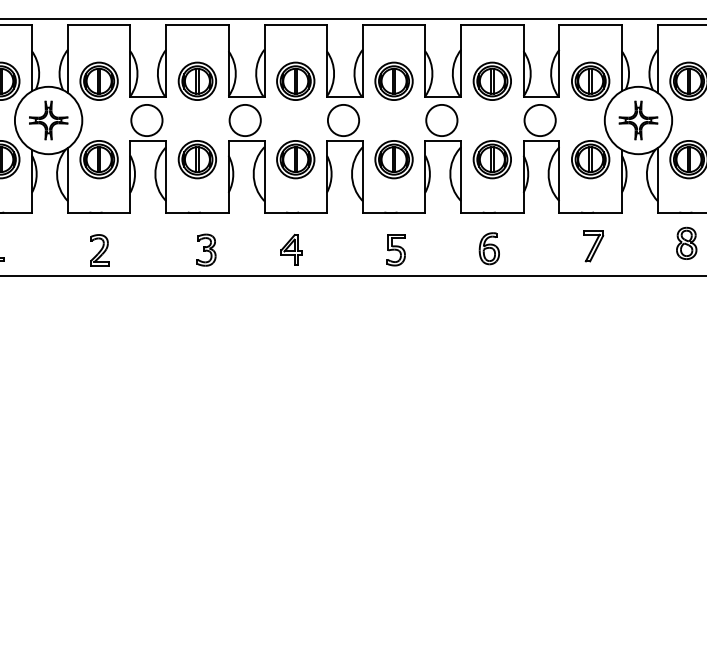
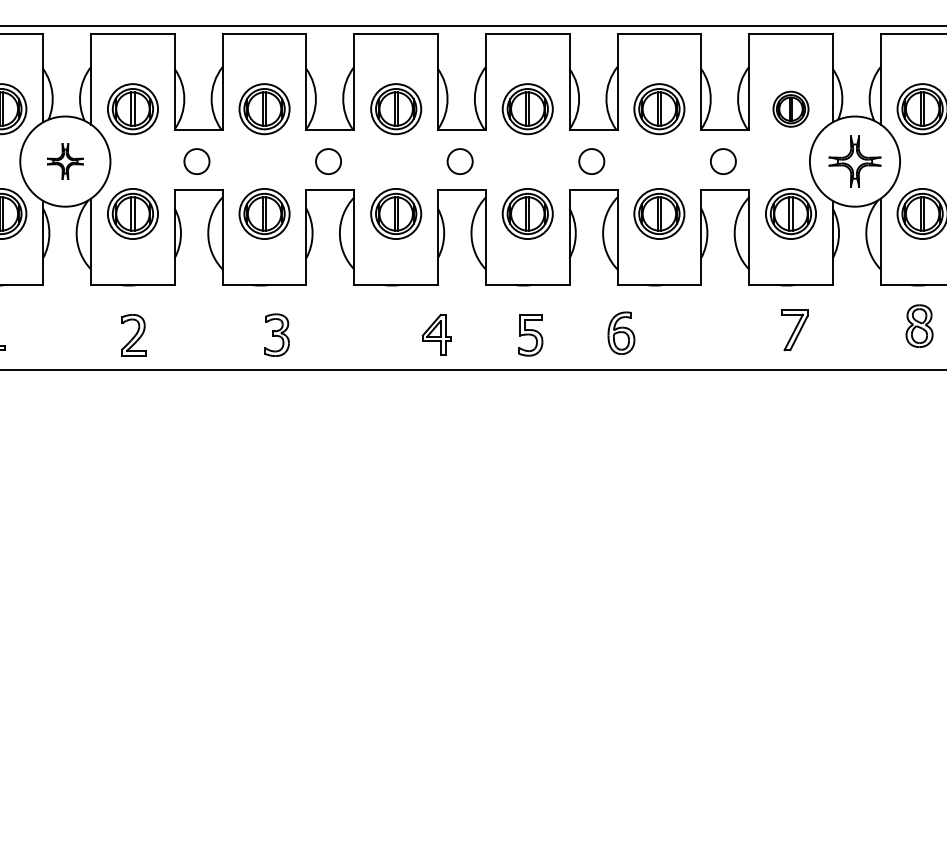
part: (590, 81) -> (790, 109), size x0.7
part: (48, 120) -> (65, 161), size x0.7
circle: (146, 120) -> (196, 161), size x0.6
circle: (245, 120) -> (328, 161), size x0.6
circle: (343, 120) -> (460, 161), size x0.6
circle: (441, 120) -> (591, 161), size x0.6
circle: (540, 120) -> (723, 161), size x0.6
part: (489, 248) -> (621, 332), moved
part: (291, 249) -> (436, 334), moved

